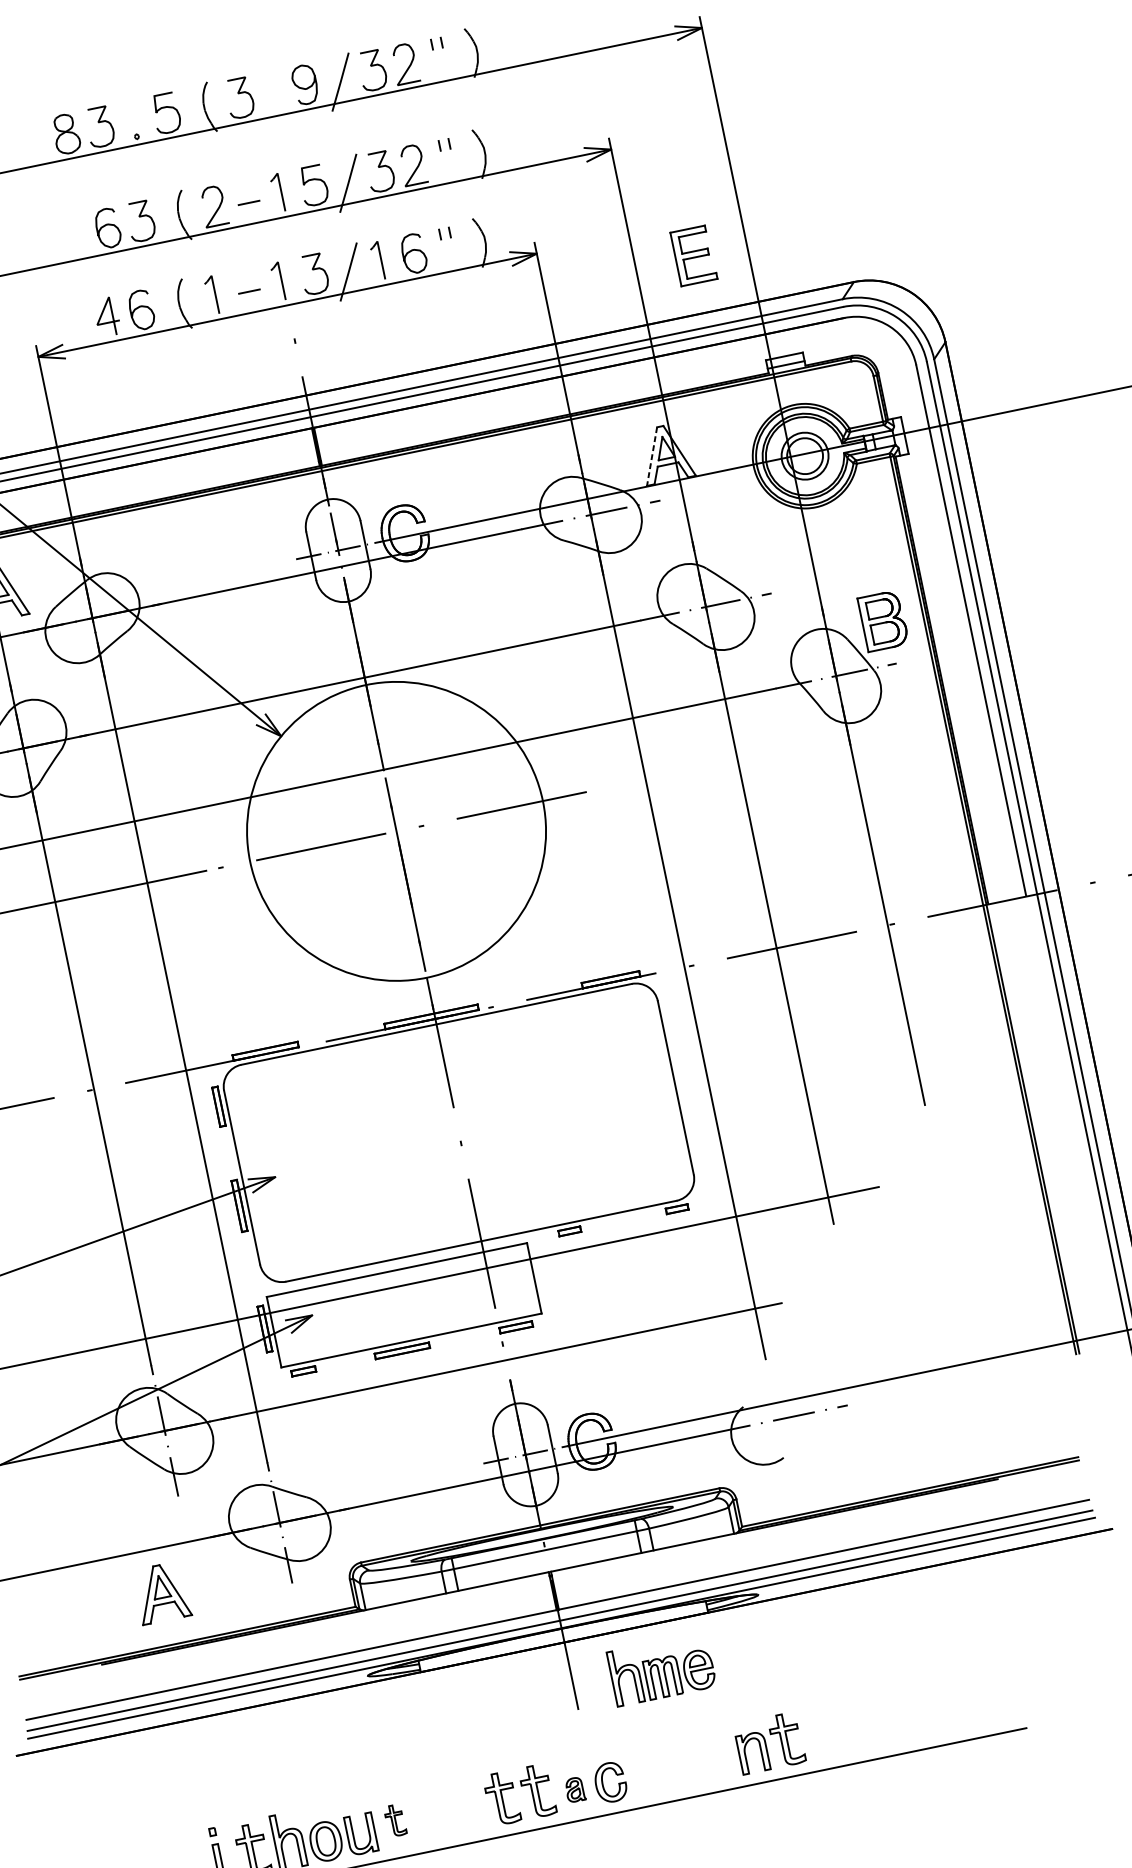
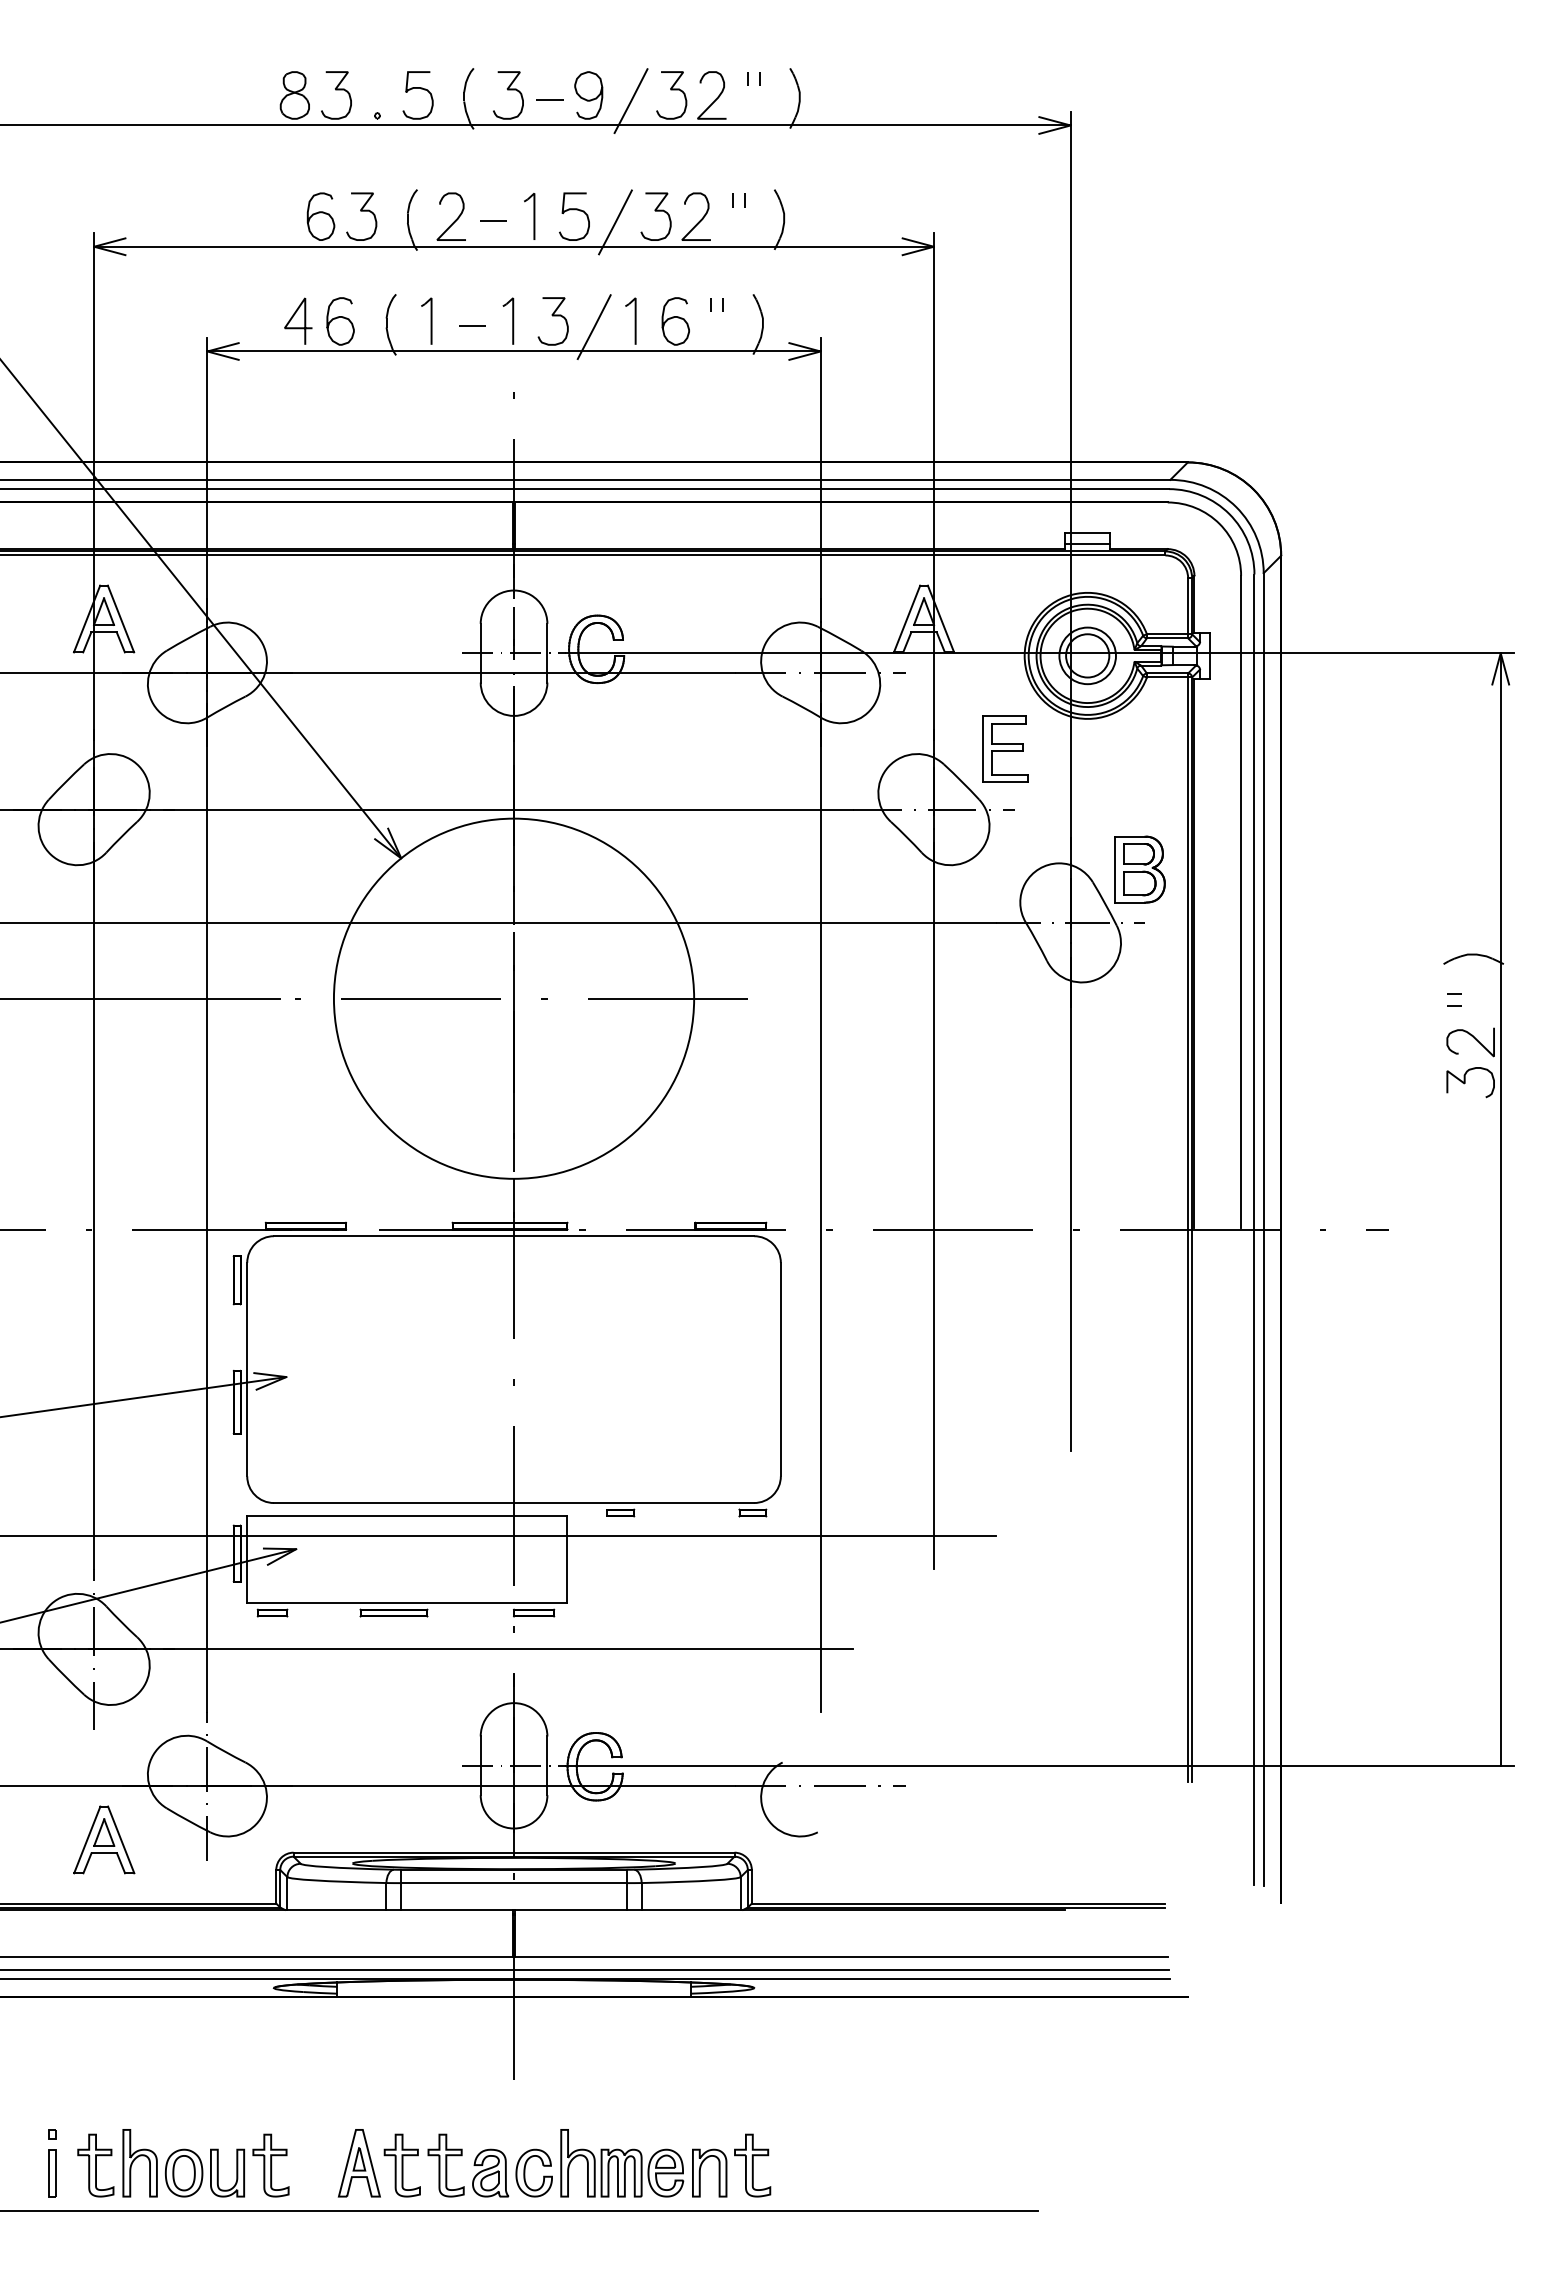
line: (274, 94) -> (549, 99), added
part: (693, 255) -> (1005, 748), moved
line: (652, 456) -> (907, 619), dashed -> solid
part: (162, 1592) -> (104, 1839), moved
part: (662, 1669) -> (622, 2163), moved
part: (574, 1789) -> (490, 2172), size x1.67
part: (466, 1804) -> (358, 2163), added
part: (394, 1820) -> (270, 2165), size x1.67

